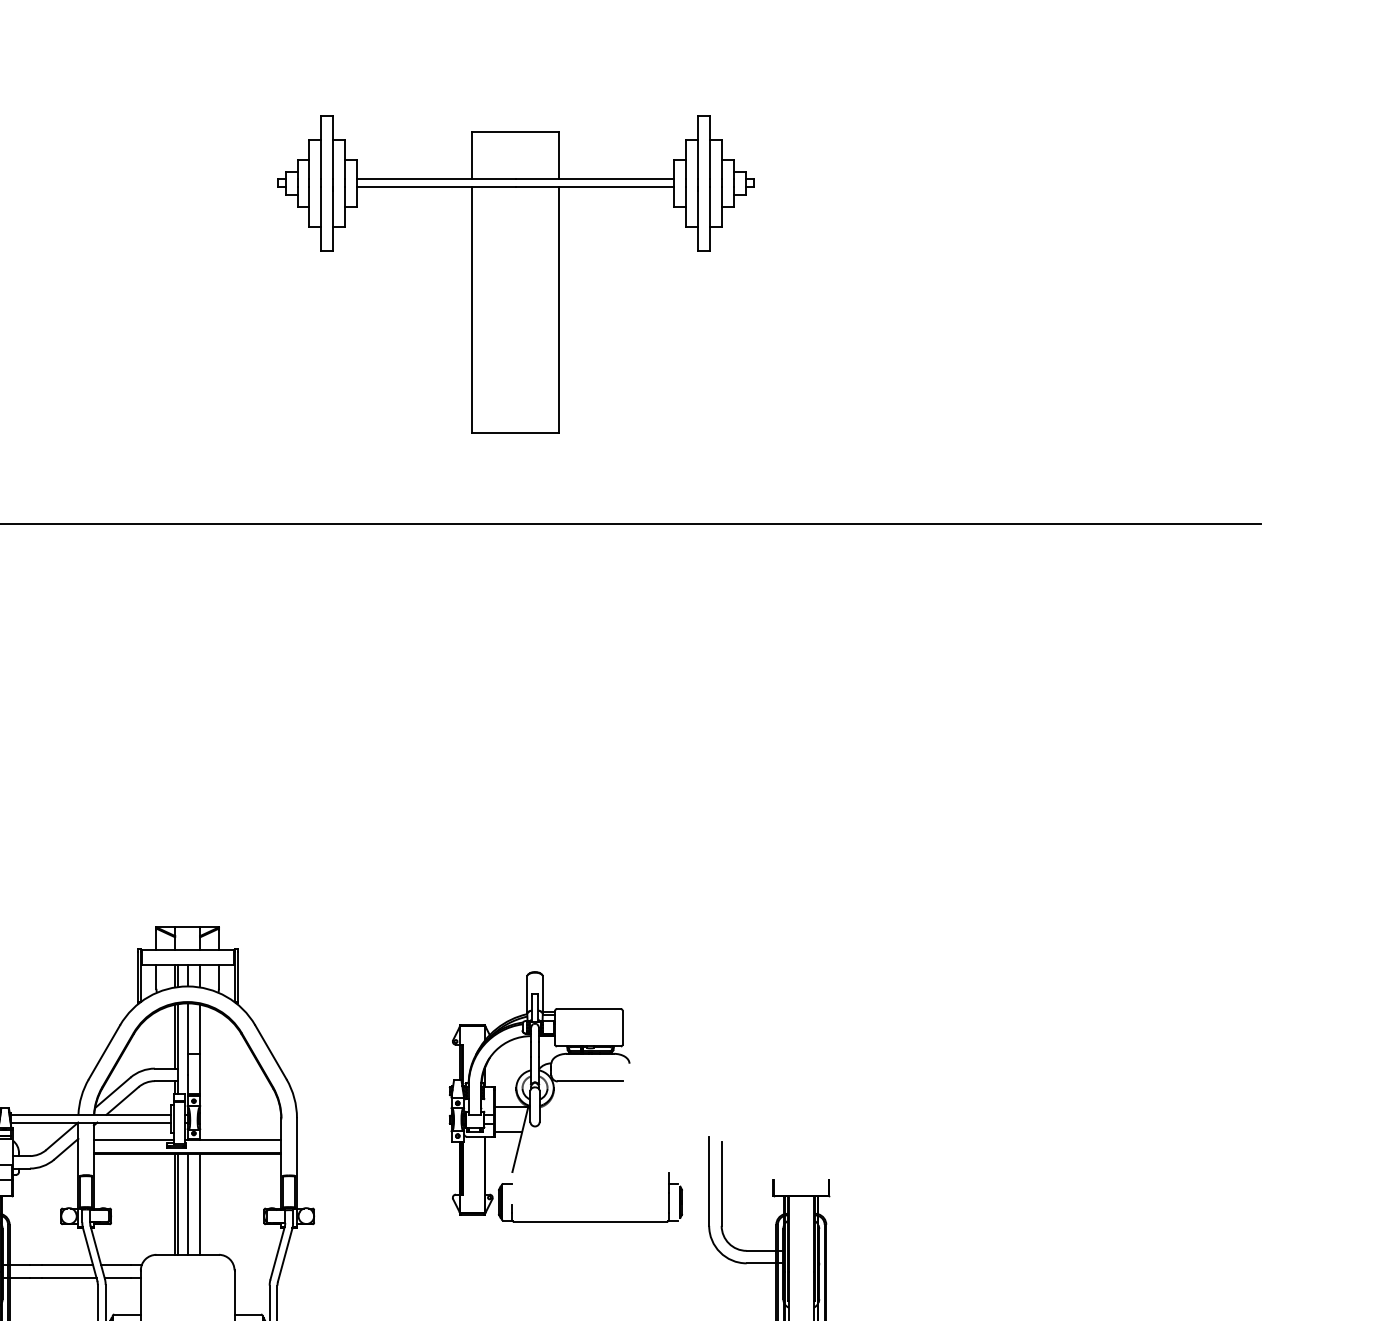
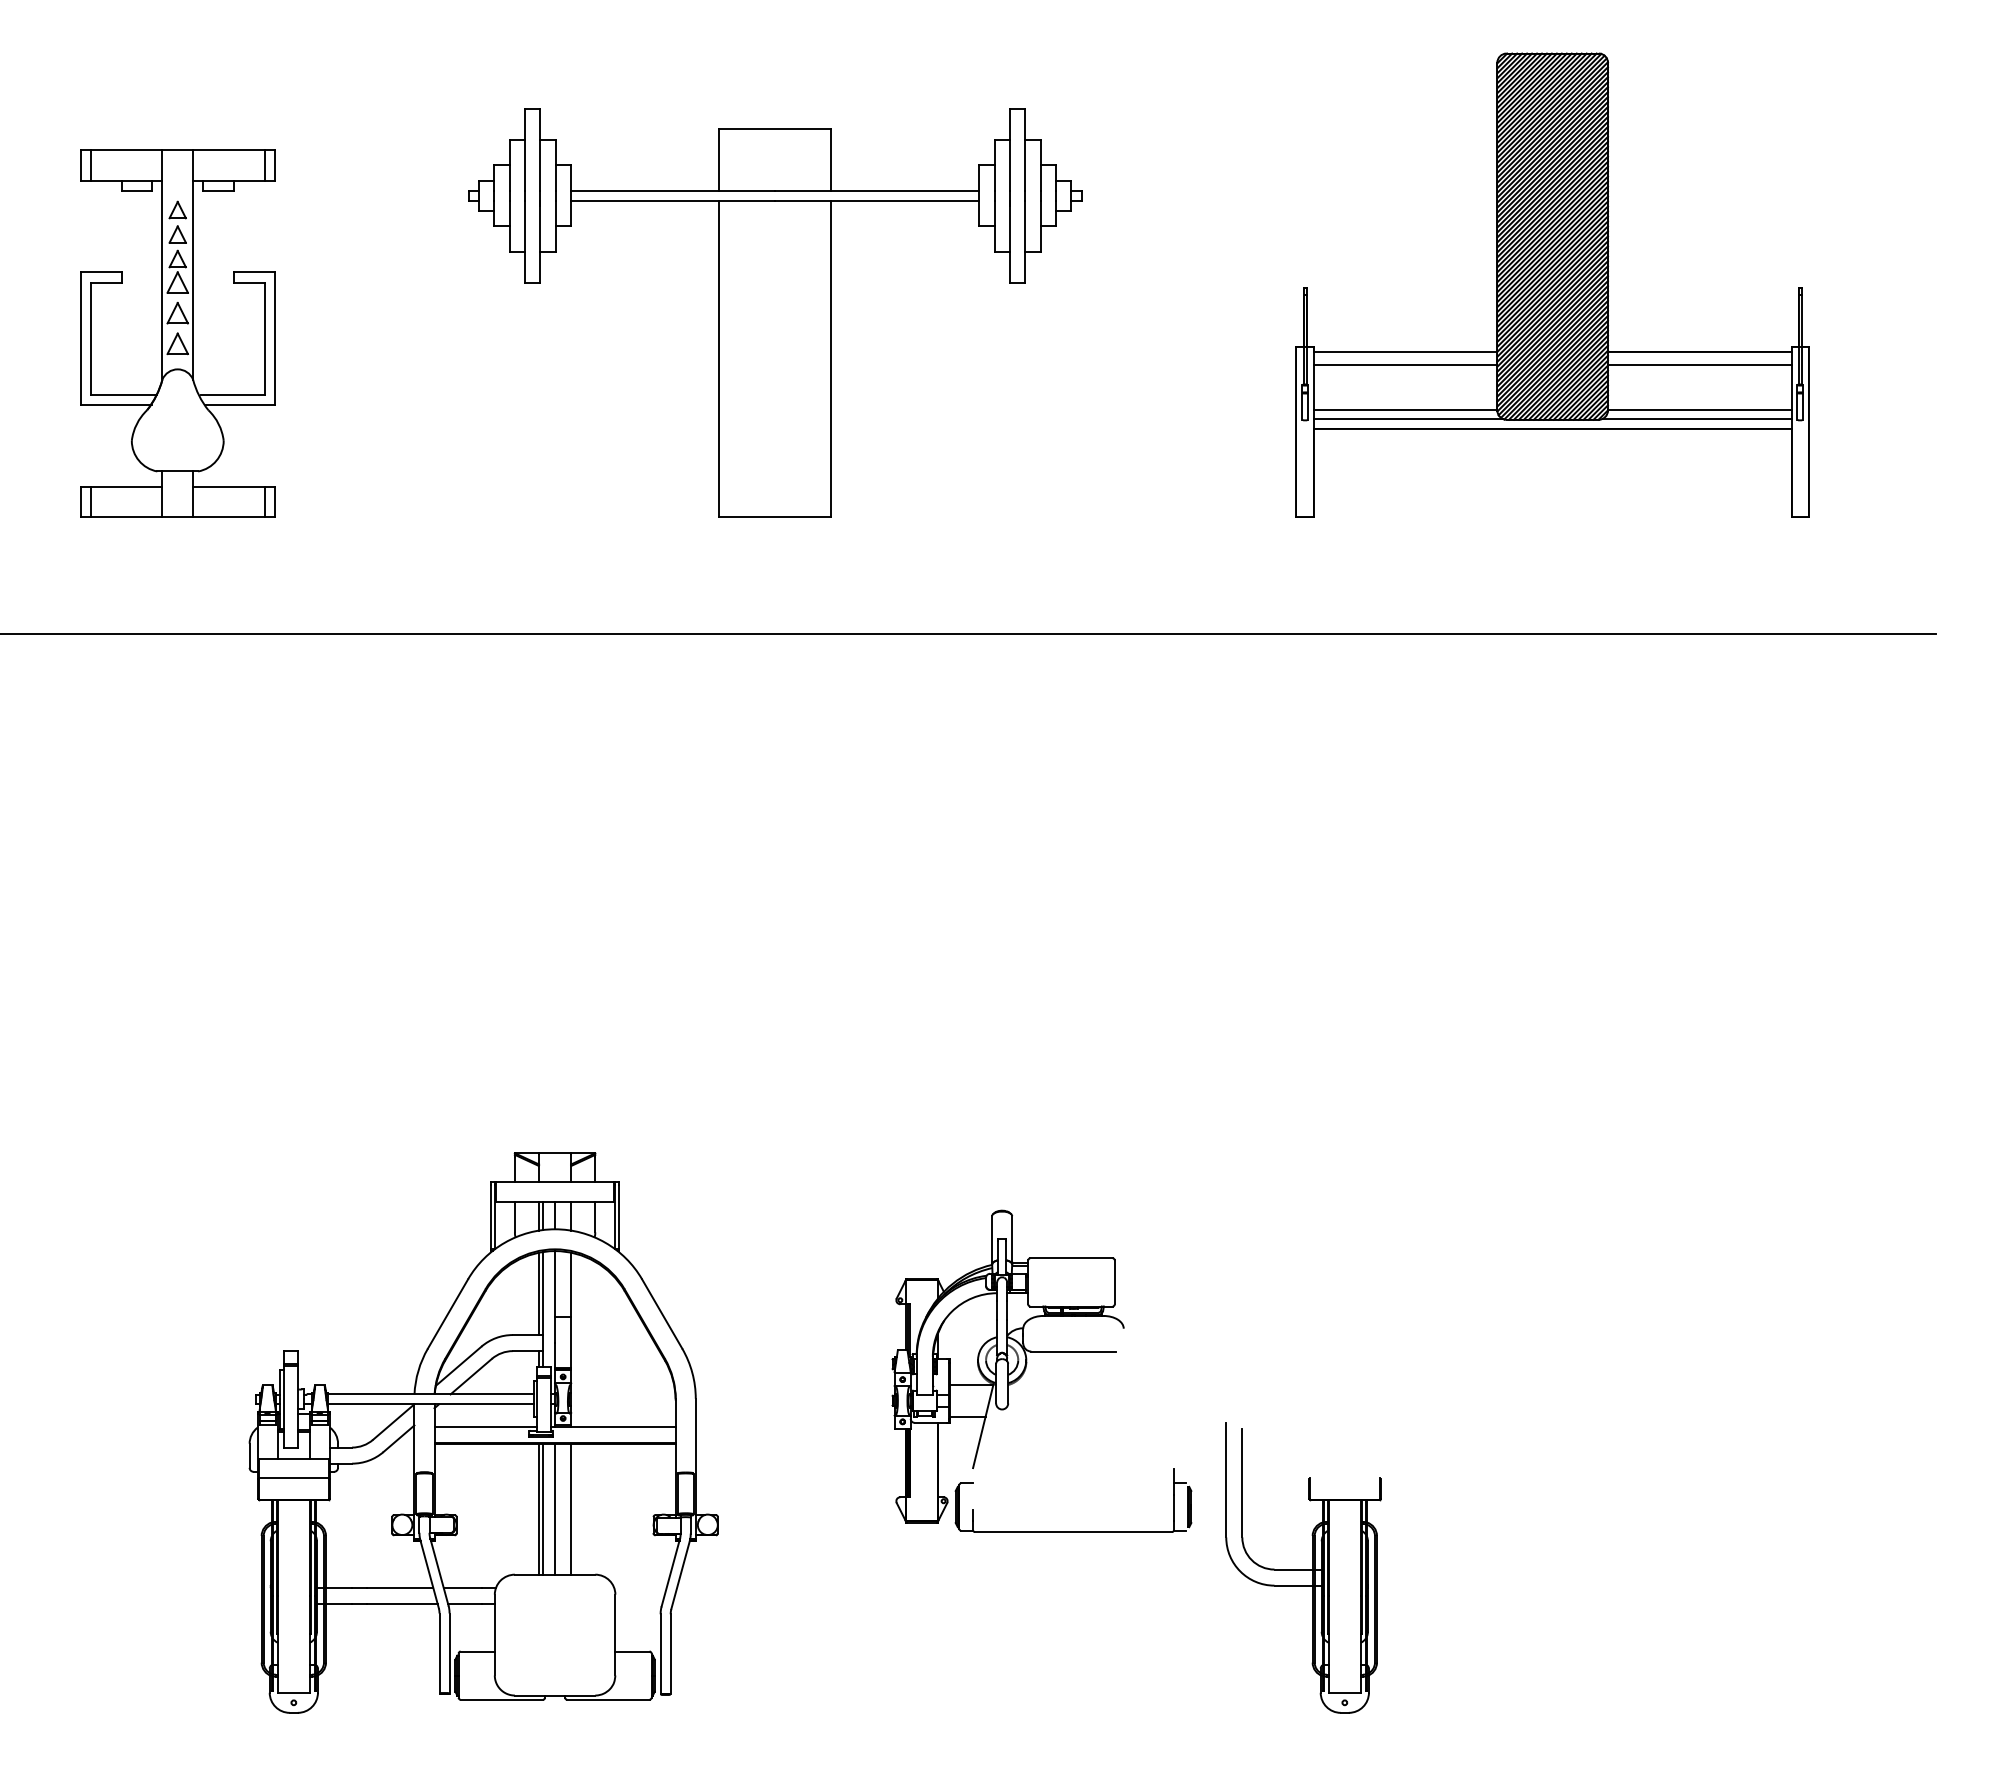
part: (962, 252) -> (1552, 284), added
part: (515, 274) -> (775, 312), moved

